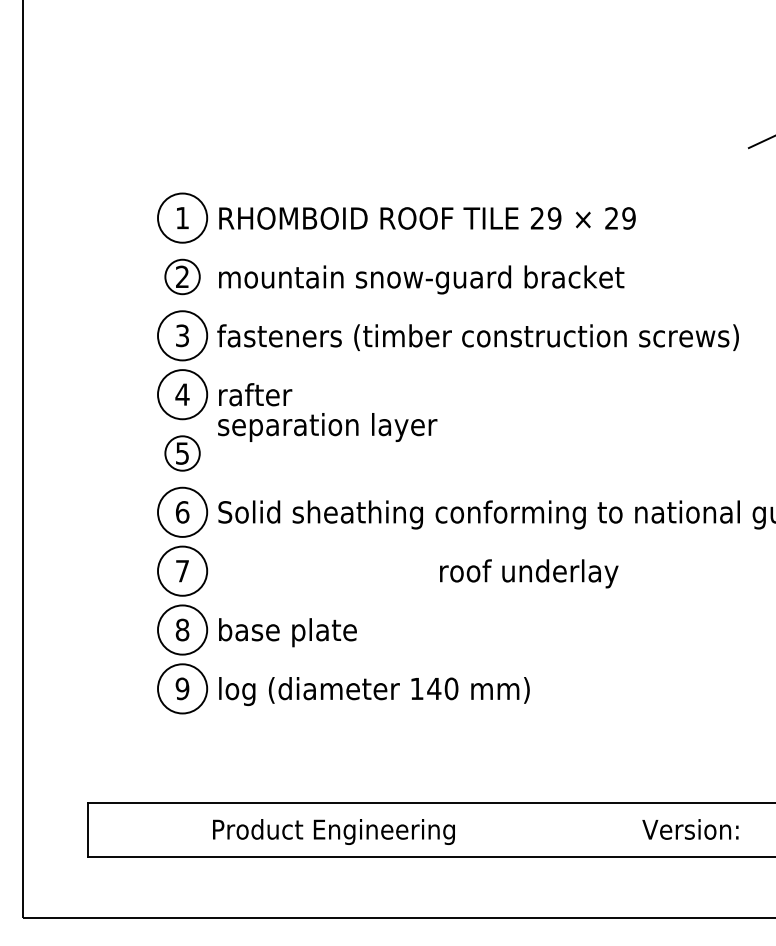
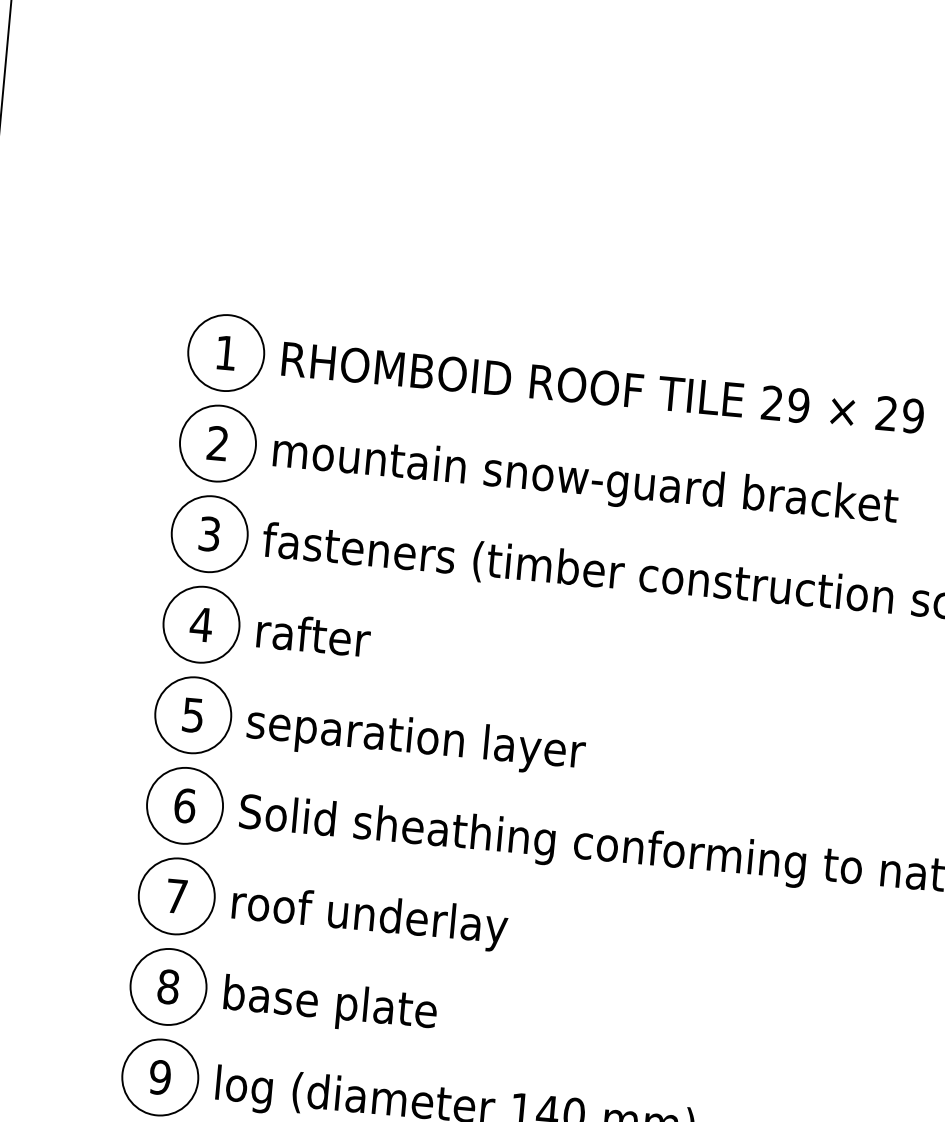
circle: (182, 276) -> (217, 442), size x1.43
text: (327, 427) -> (415, 740), moved
circle: (182, 453) -> (193, 715), size x1.43
text: (529, 573) -> (370, 917), moved

